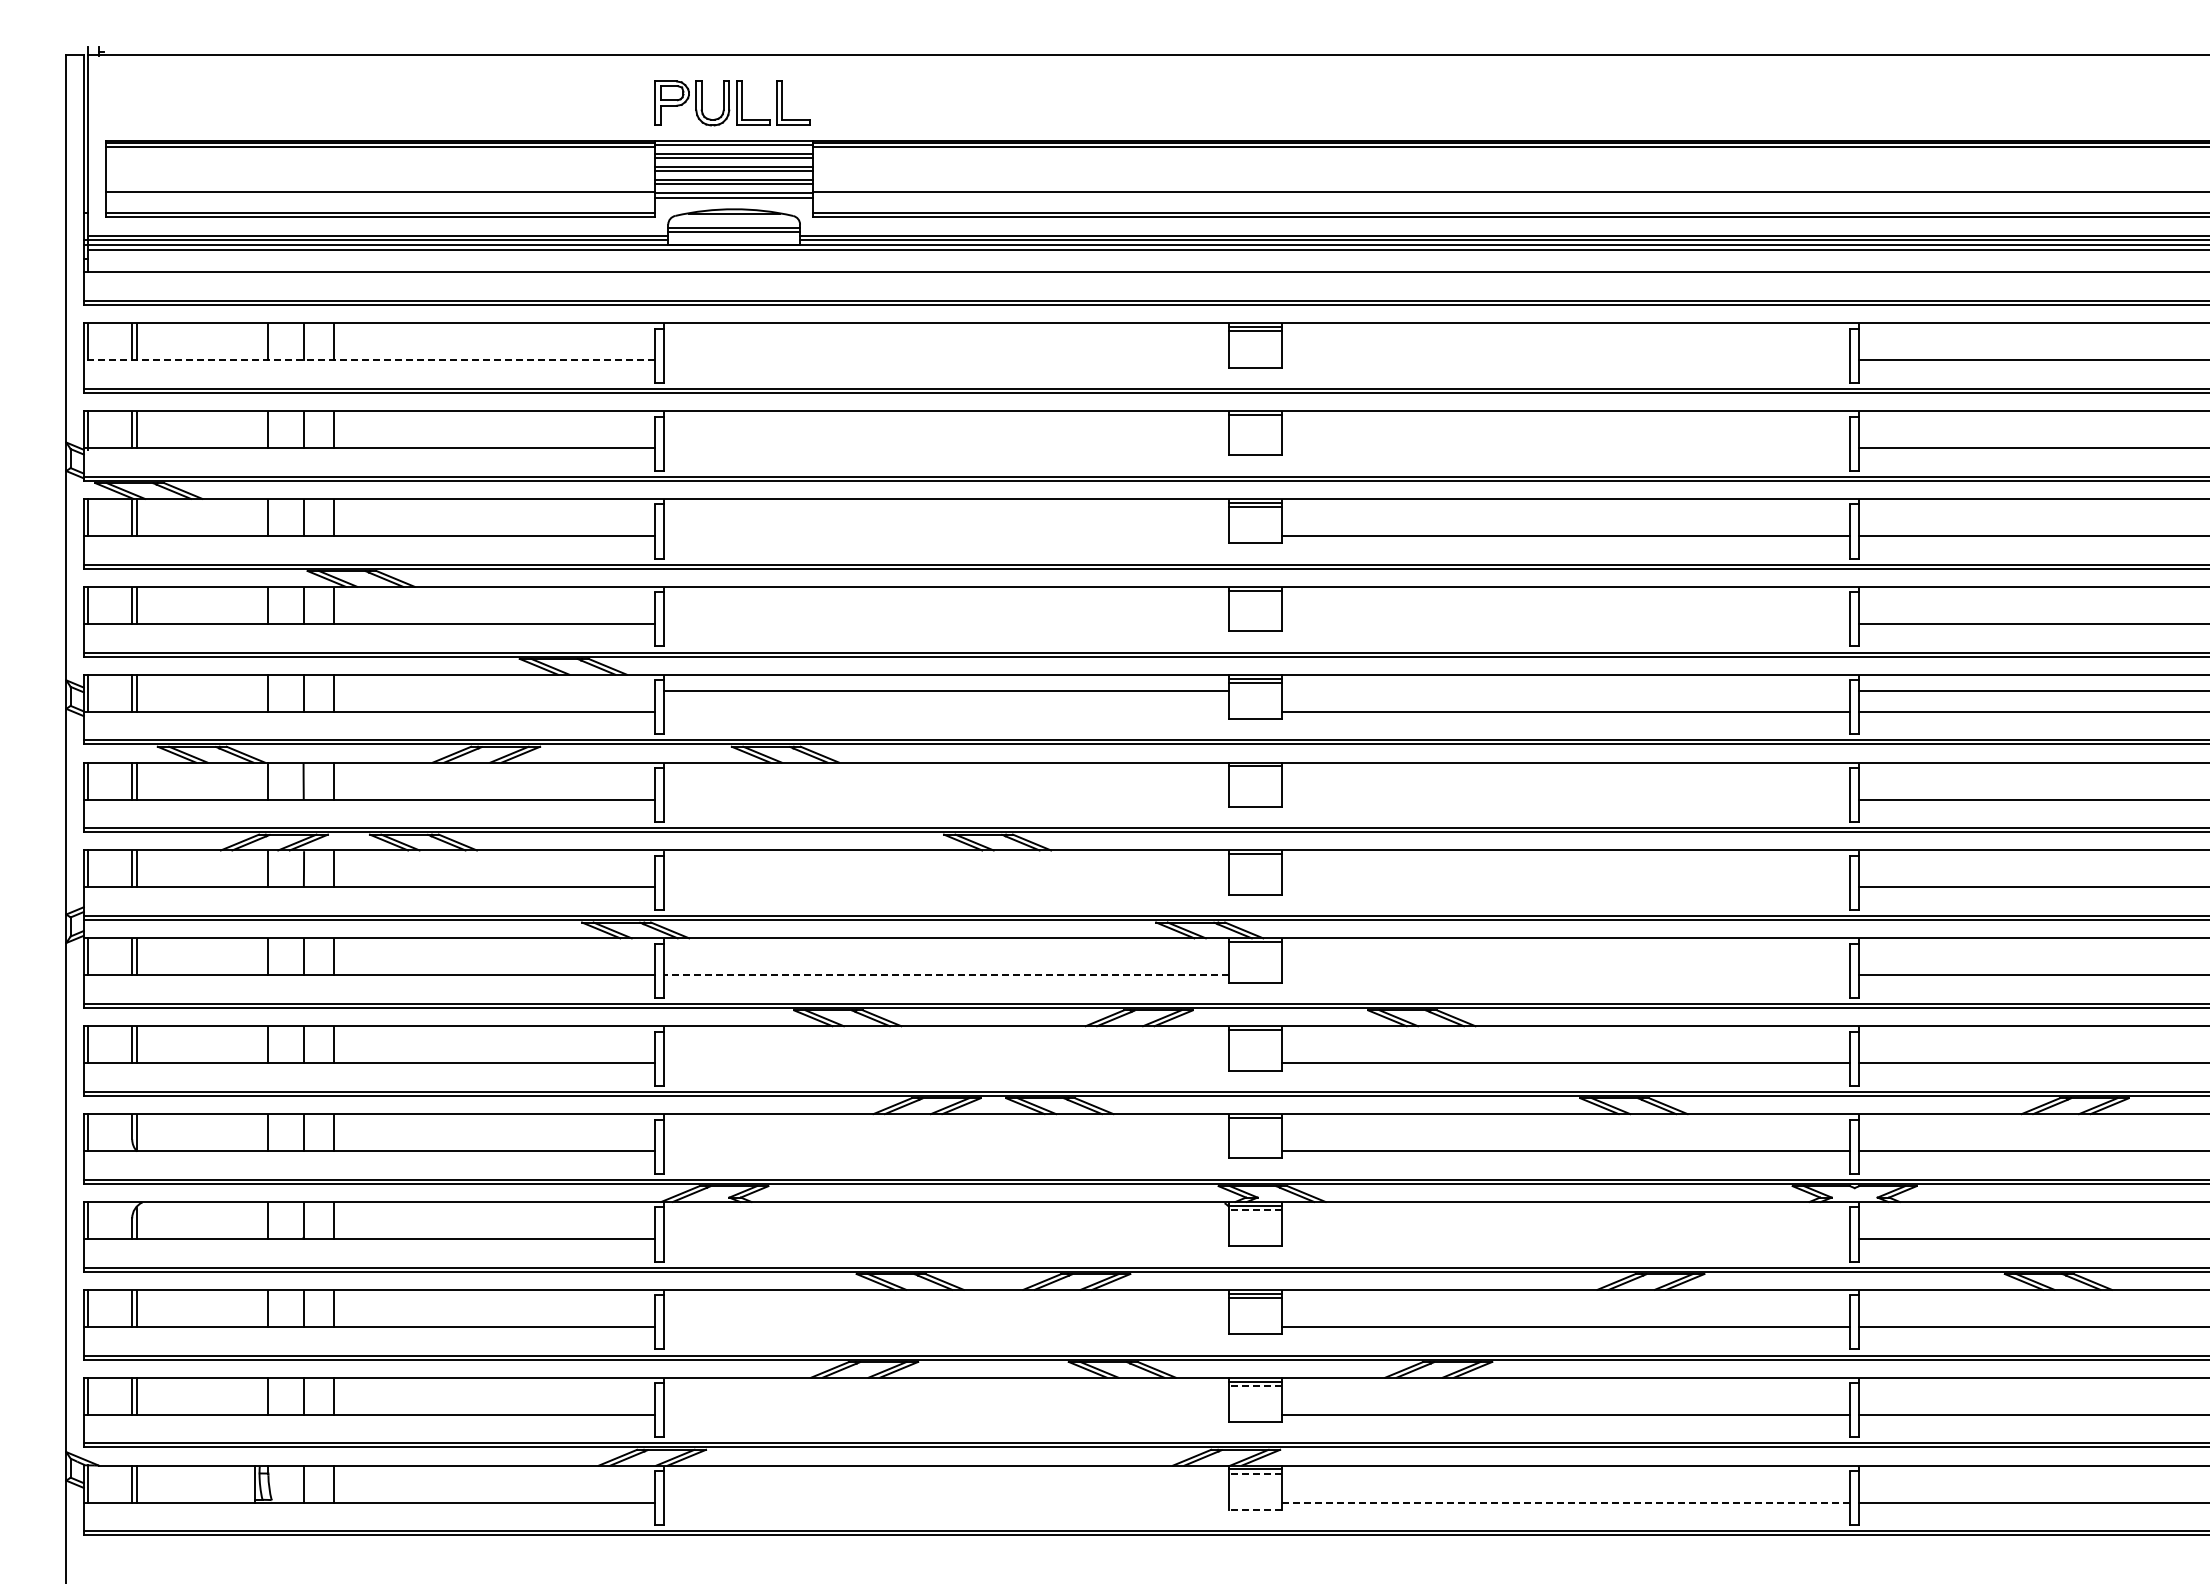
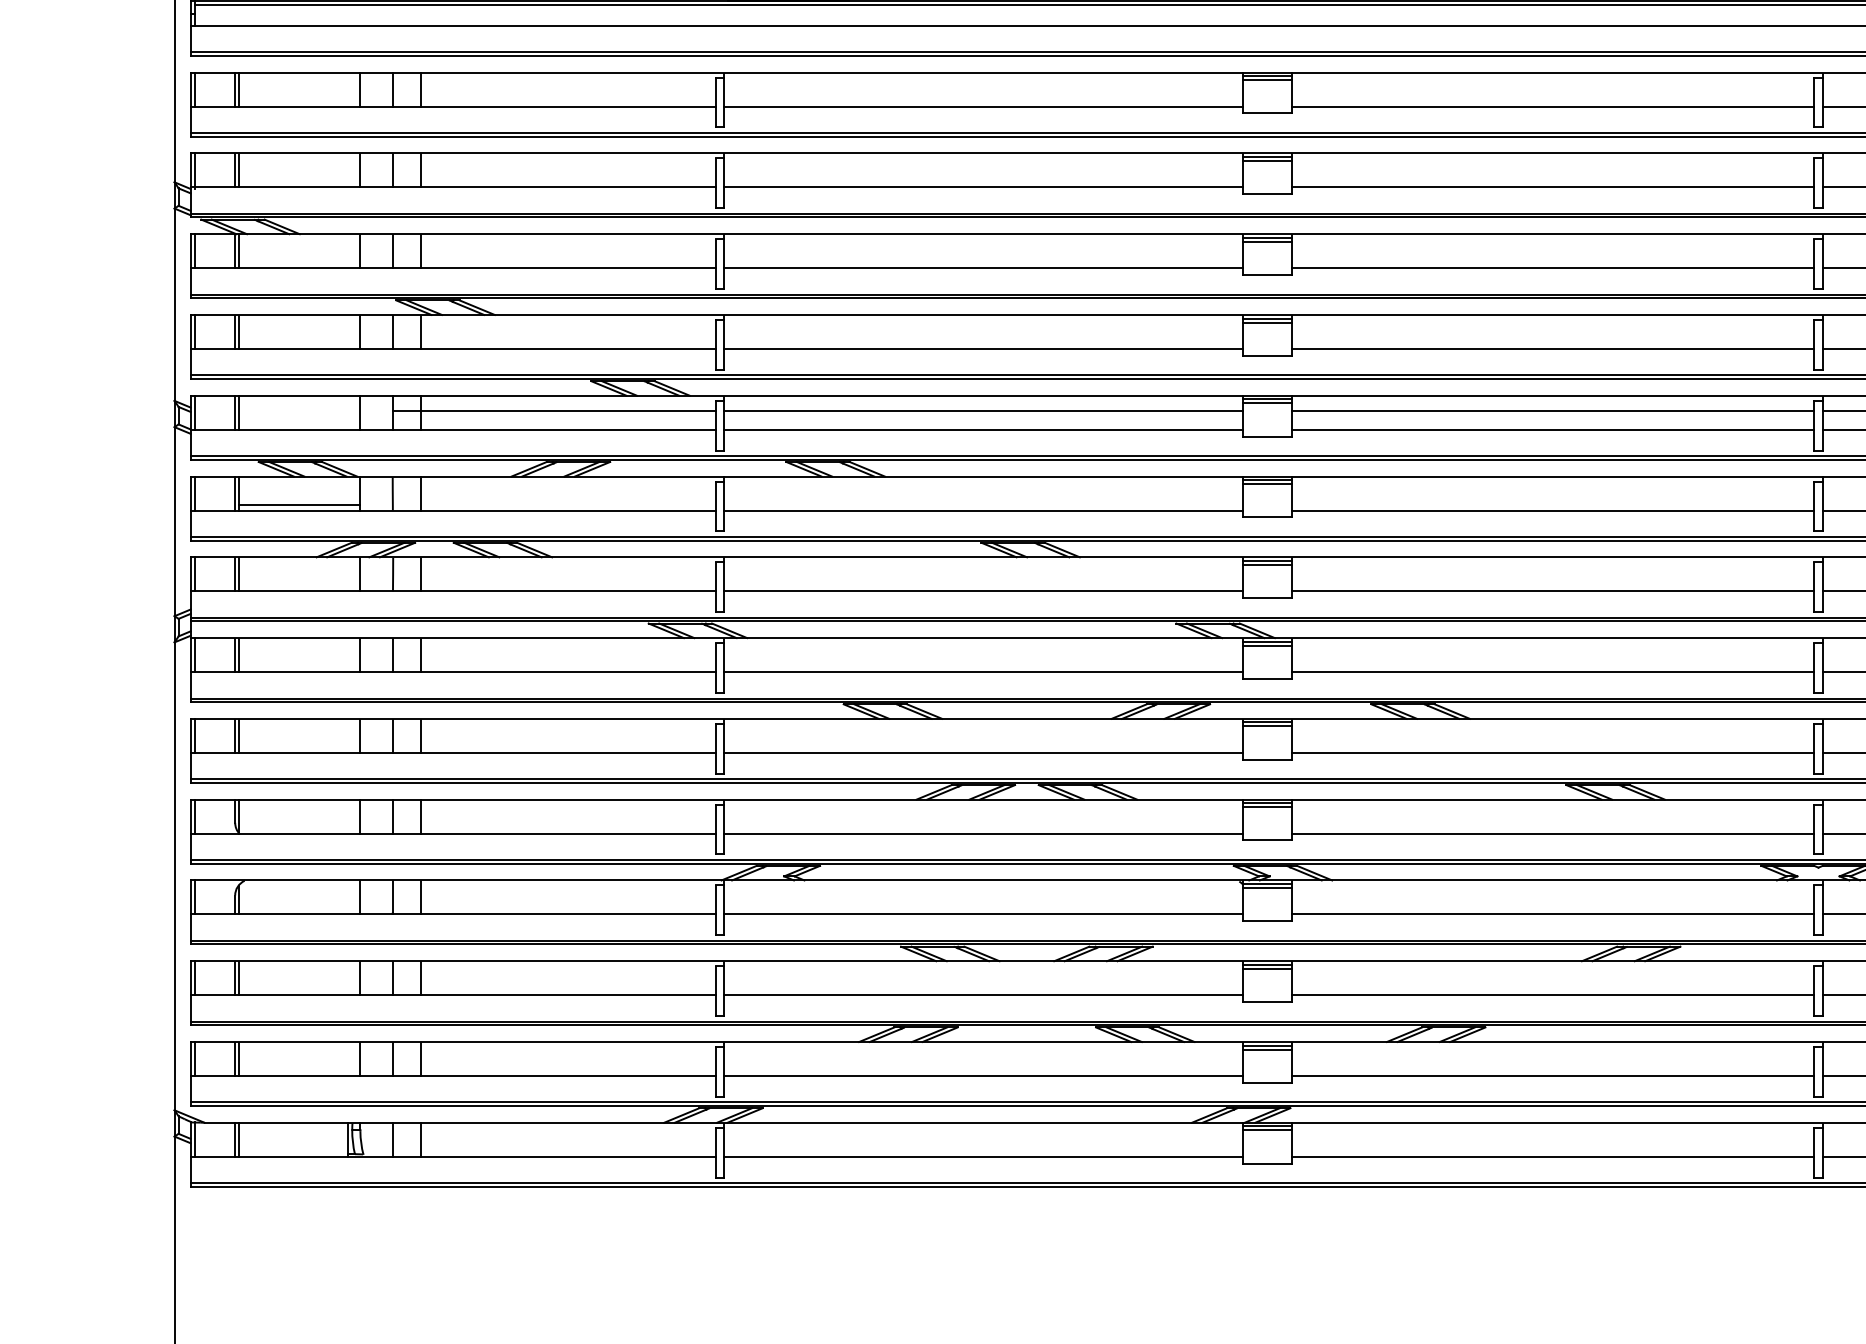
line: (369, 360) -> (453, 106), dashed -> solid
line: (945, 360) -> (982, 106), added
line: (1565, 360) -> (1552, 106), added
line: (1254, 419) -> (1266, 161), added
line: (945, 448) -> (982, 187), added
line: (1565, 448) -> (1552, 187), added
line: (945, 535) -> (982, 267), added
line: (1254, 595) -> (1266, 322), added
line: (945, 623) -> (982, 348), added
line: (1565, 623) -> (1552, 348), added
line: (479, 691) -> (554, 411), added
line: (1565, 691) -> (1552, 411), added
line: (945, 711) -> (982, 429), added
line: (1254, 770) -> (1266, 483), added
line: (202, 793) -> (299, 504), added
line: (945, 799) -> (982, 510), added
line: (1565, 799) -> (1552, 510), added
line: (1254, 858) -> (1266, 564), added
line: (945, 887) -> (982, 591), added
line: (1565, 887) -> (1552, 591), added
line: (1254, 946) -> (1266, 645), added
line: (946, 975) -> (983, 672), dashed -> solid
line: (1565, 975) -> (1552, 672), added
line: (1254, 1034) -> (1266, 726), added
line: (945, 1063) -> (982, 753), added
line: (1254, 1122) -> (1266, 807), added
line: (945, 1151) -> (982, 834), added
line: (1254, 1210) -> (1266, 888), dashed -> solid
line: (945, 1238) -> (982, 913), added
line: (1565, 1238) -> (1552, 913), added
line: (945, 1326) -> (982, 994), added
line: (1254, 1386) -> (1266, 1050), dashed -> solid
line: (945, 1414) -> (982, 1075), added
line: (1254, 1473) -> (1266, 1130), dashed -> solid
line: (945, 1502) -> (982, 1156), added
line: (1565, 1502) -> (1552, 1156), dashed -> solid
line: (1254, 1510) -> (1266, 1164), dashed -> solid

